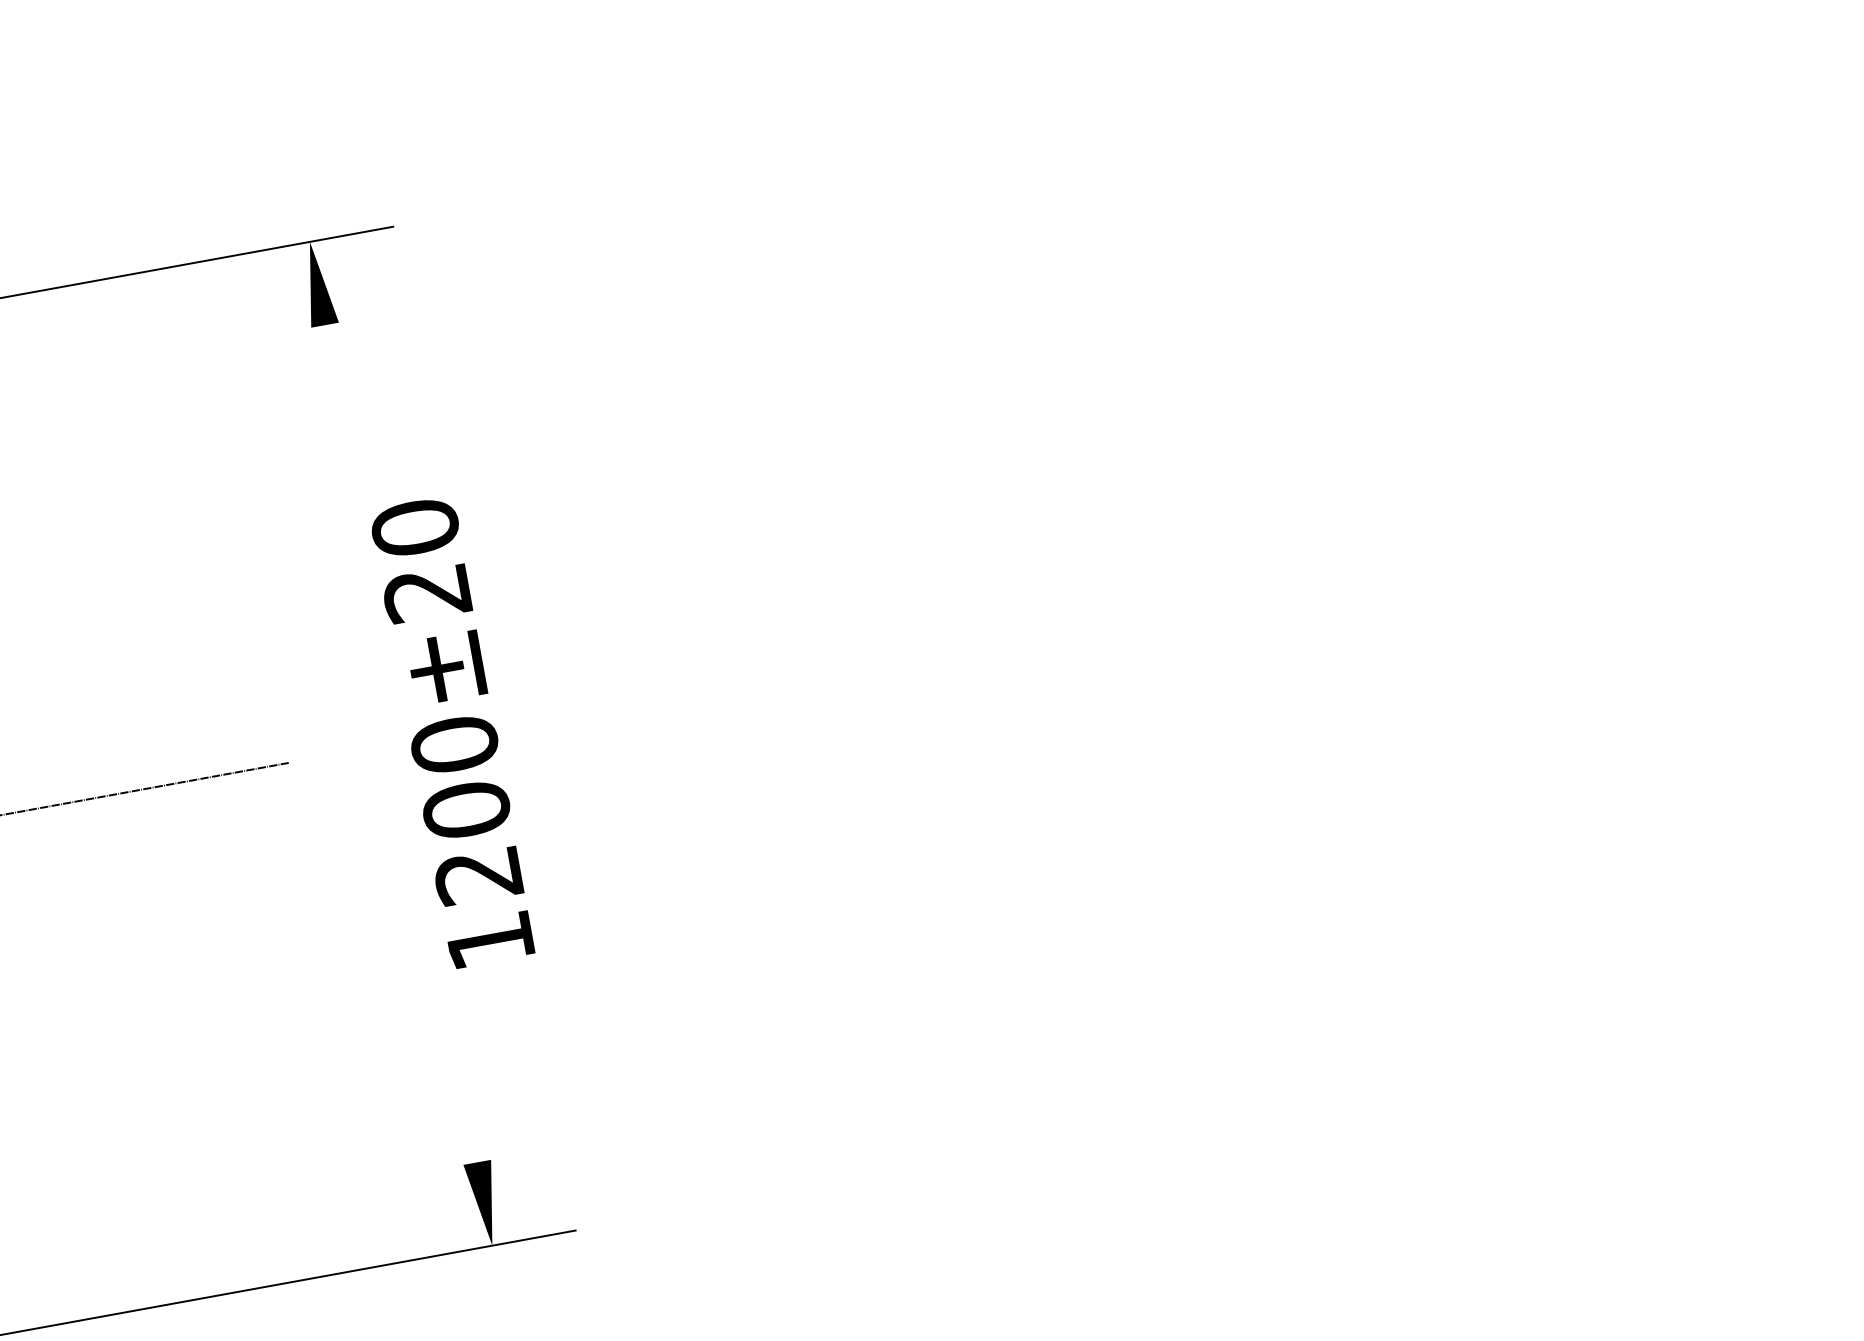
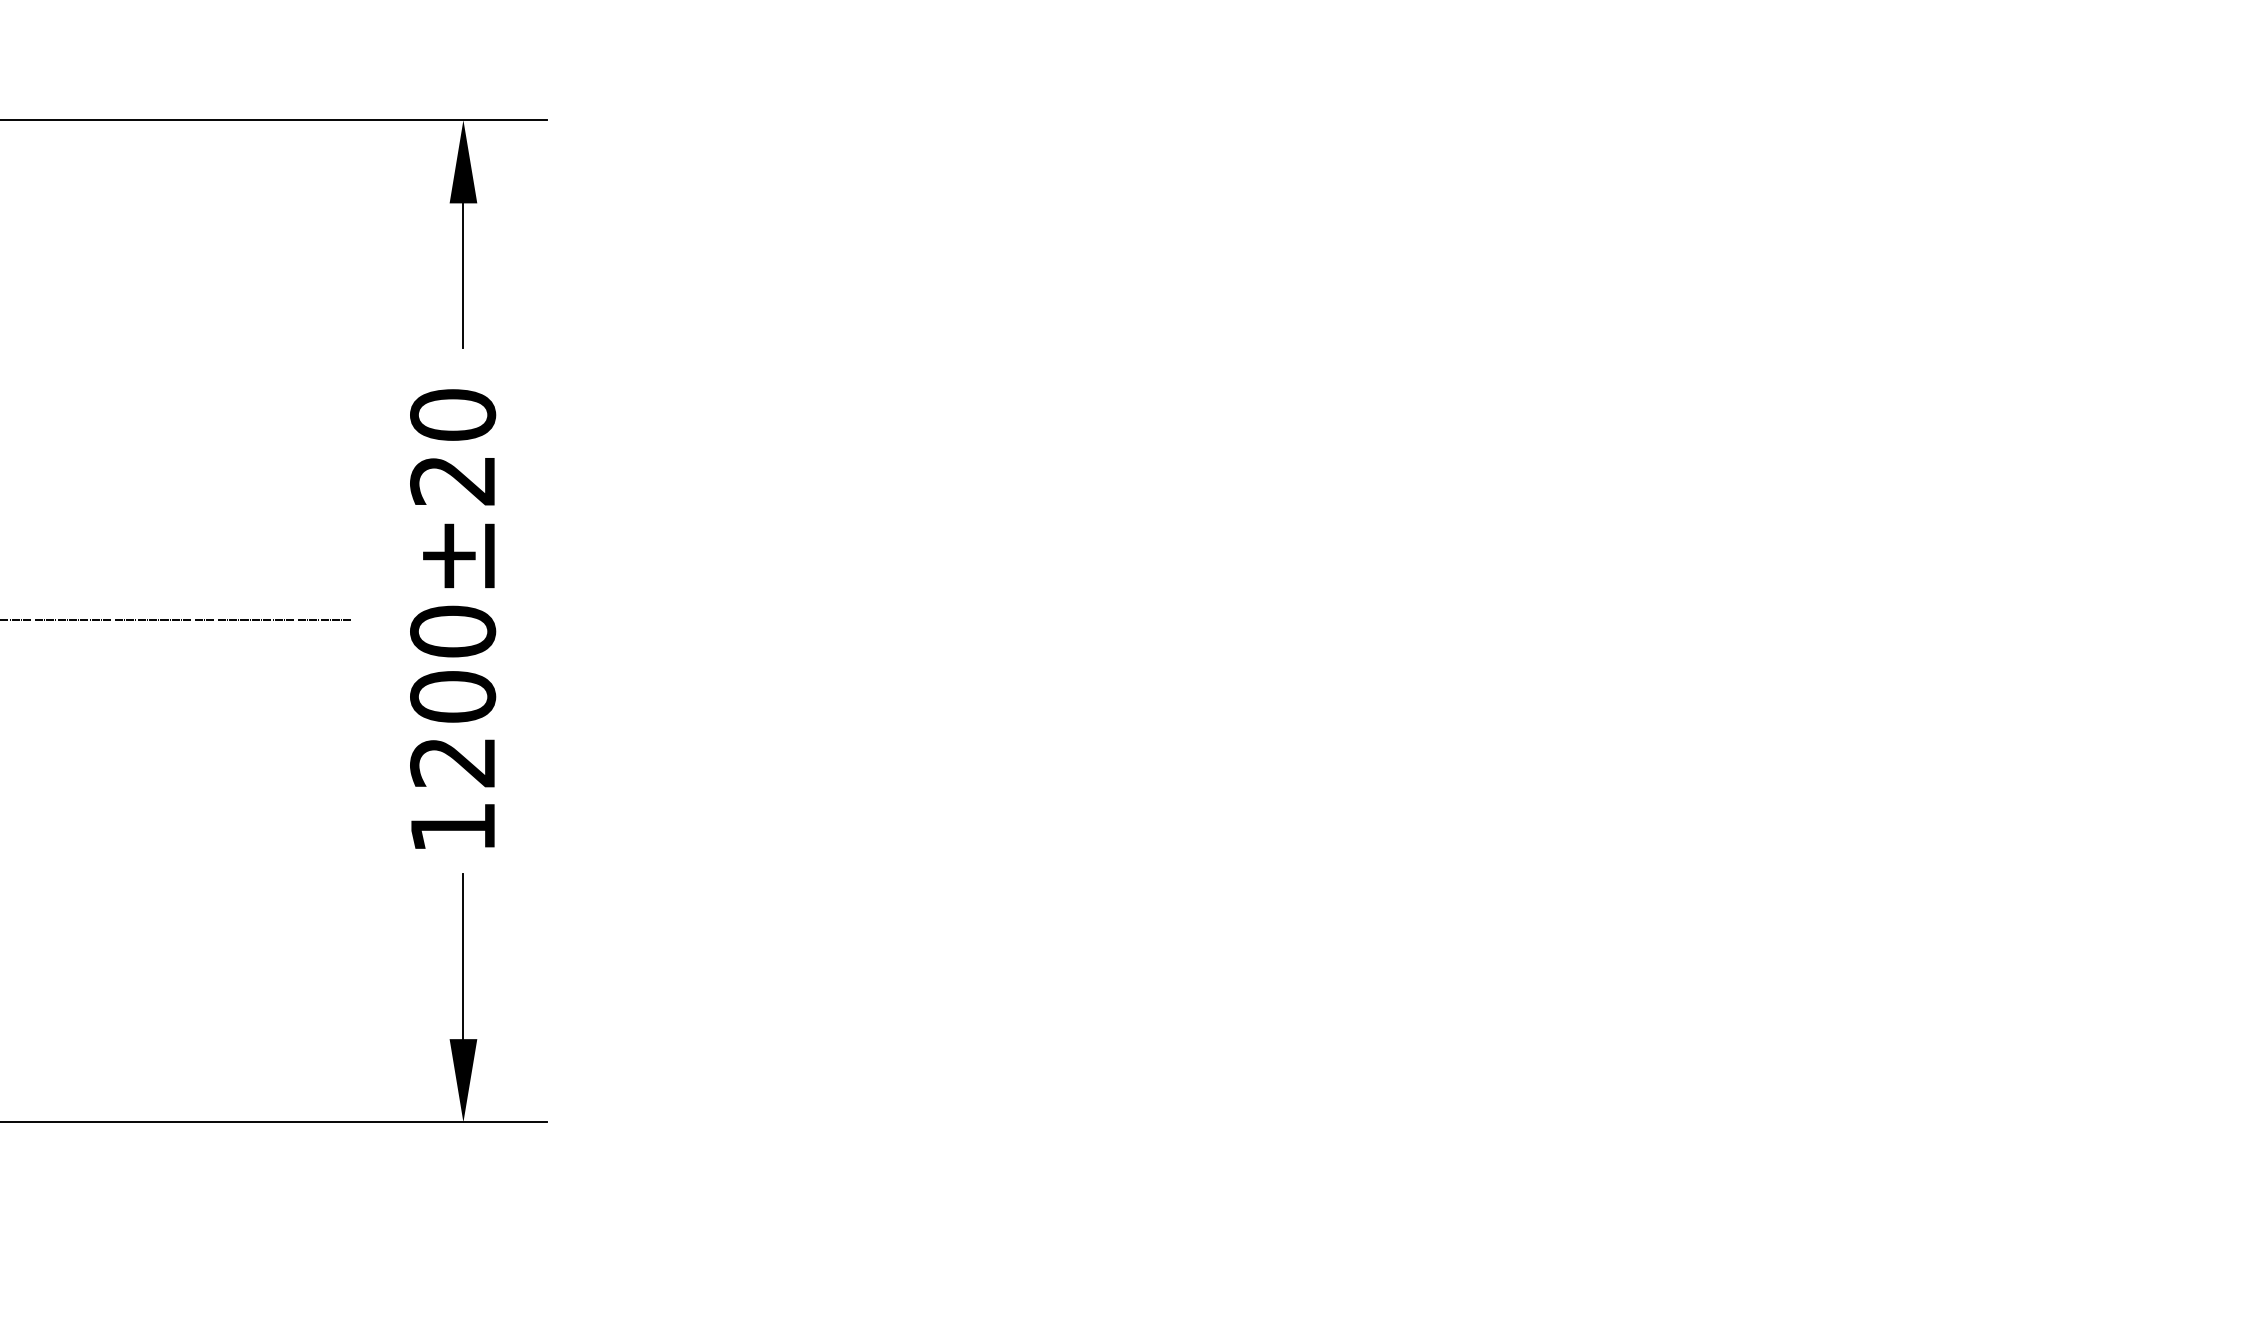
line: (338, 397) -> (463, 275), added
text: (452, 731) -> (453, 618), moved
line: (462, 1079) -> (463, 956), added

